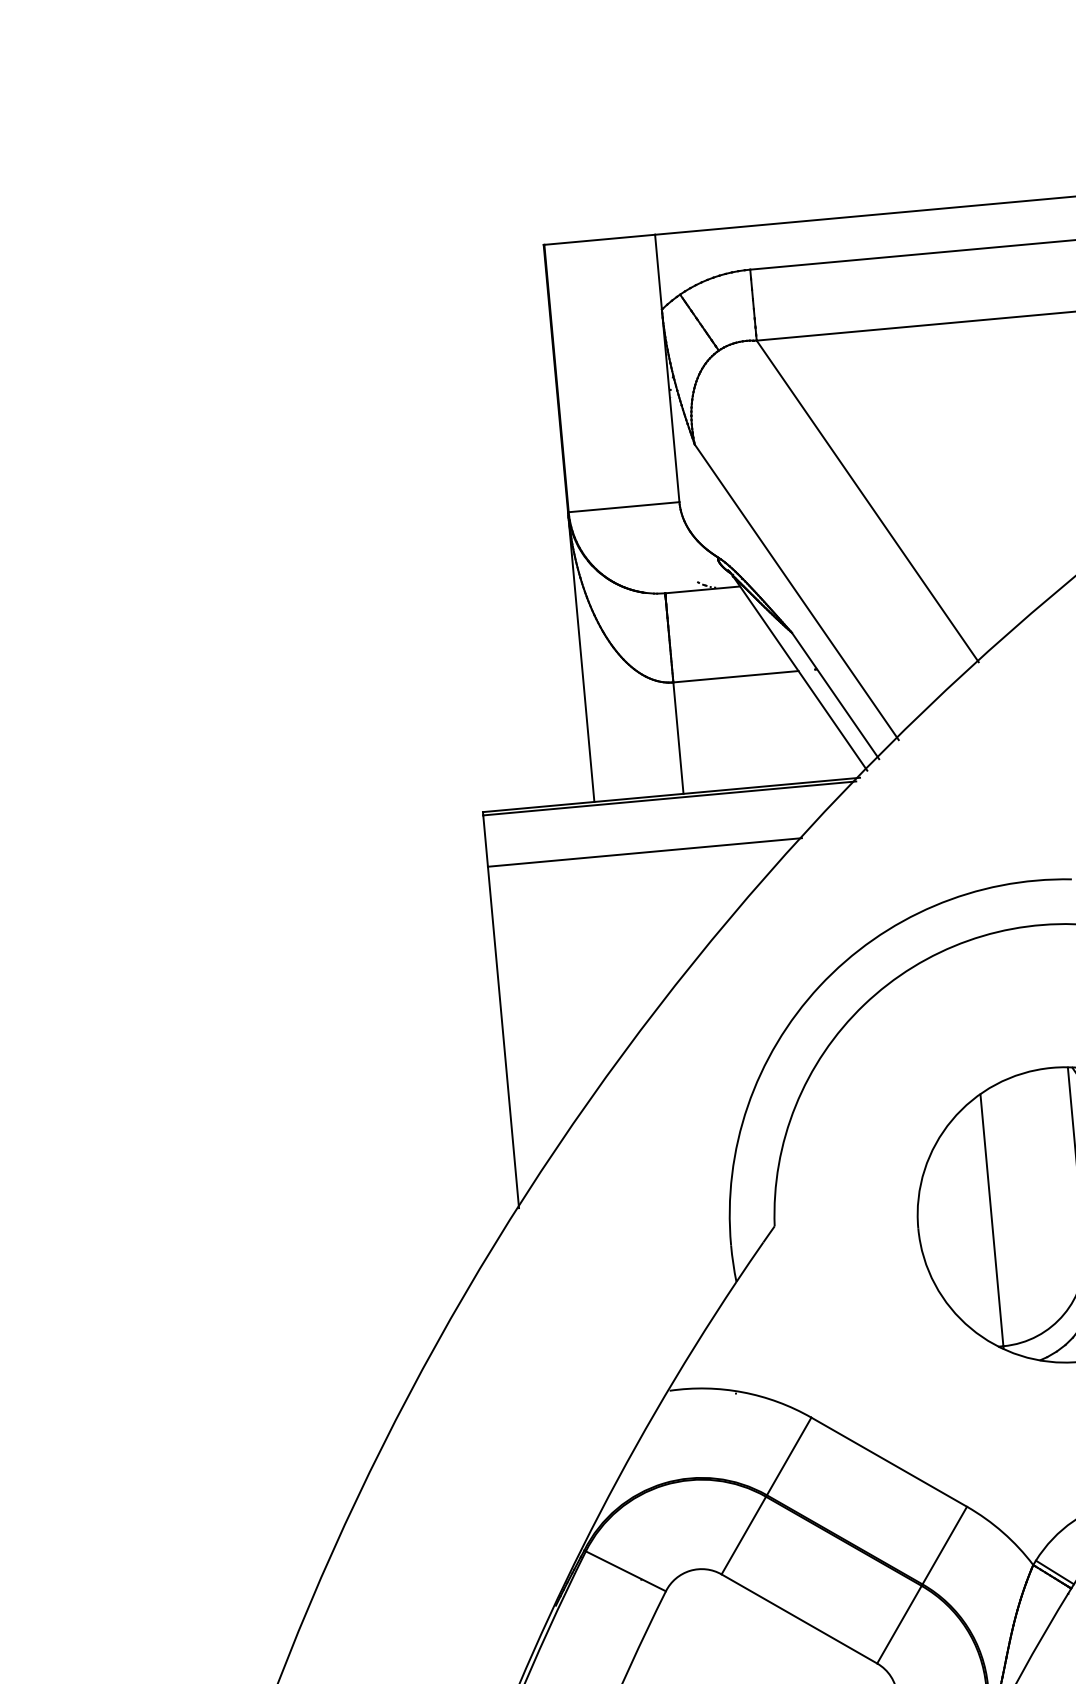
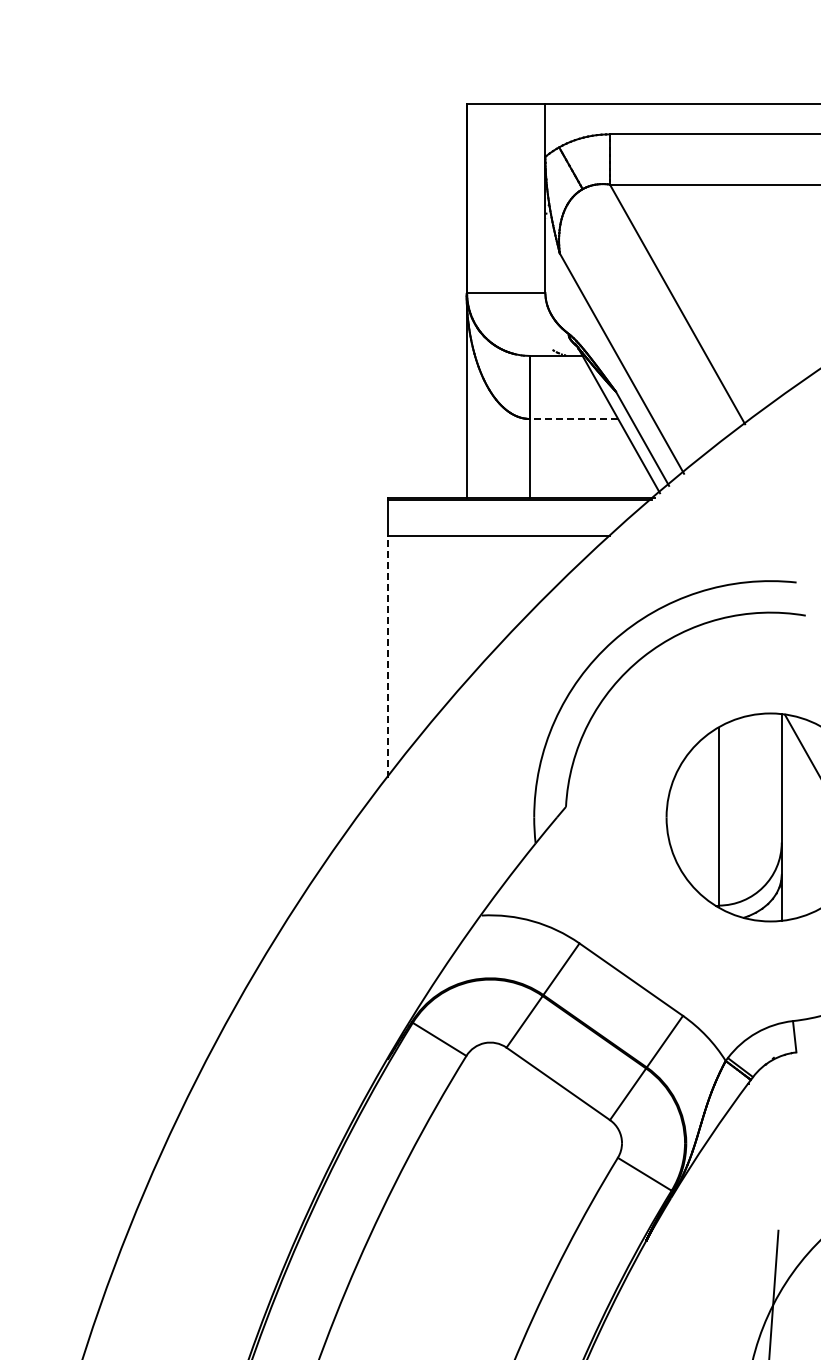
line: (735, 676) -> (573, 418), solid -> dashed
line: (503, 1038) -> (387, 657), solid -> dashed

